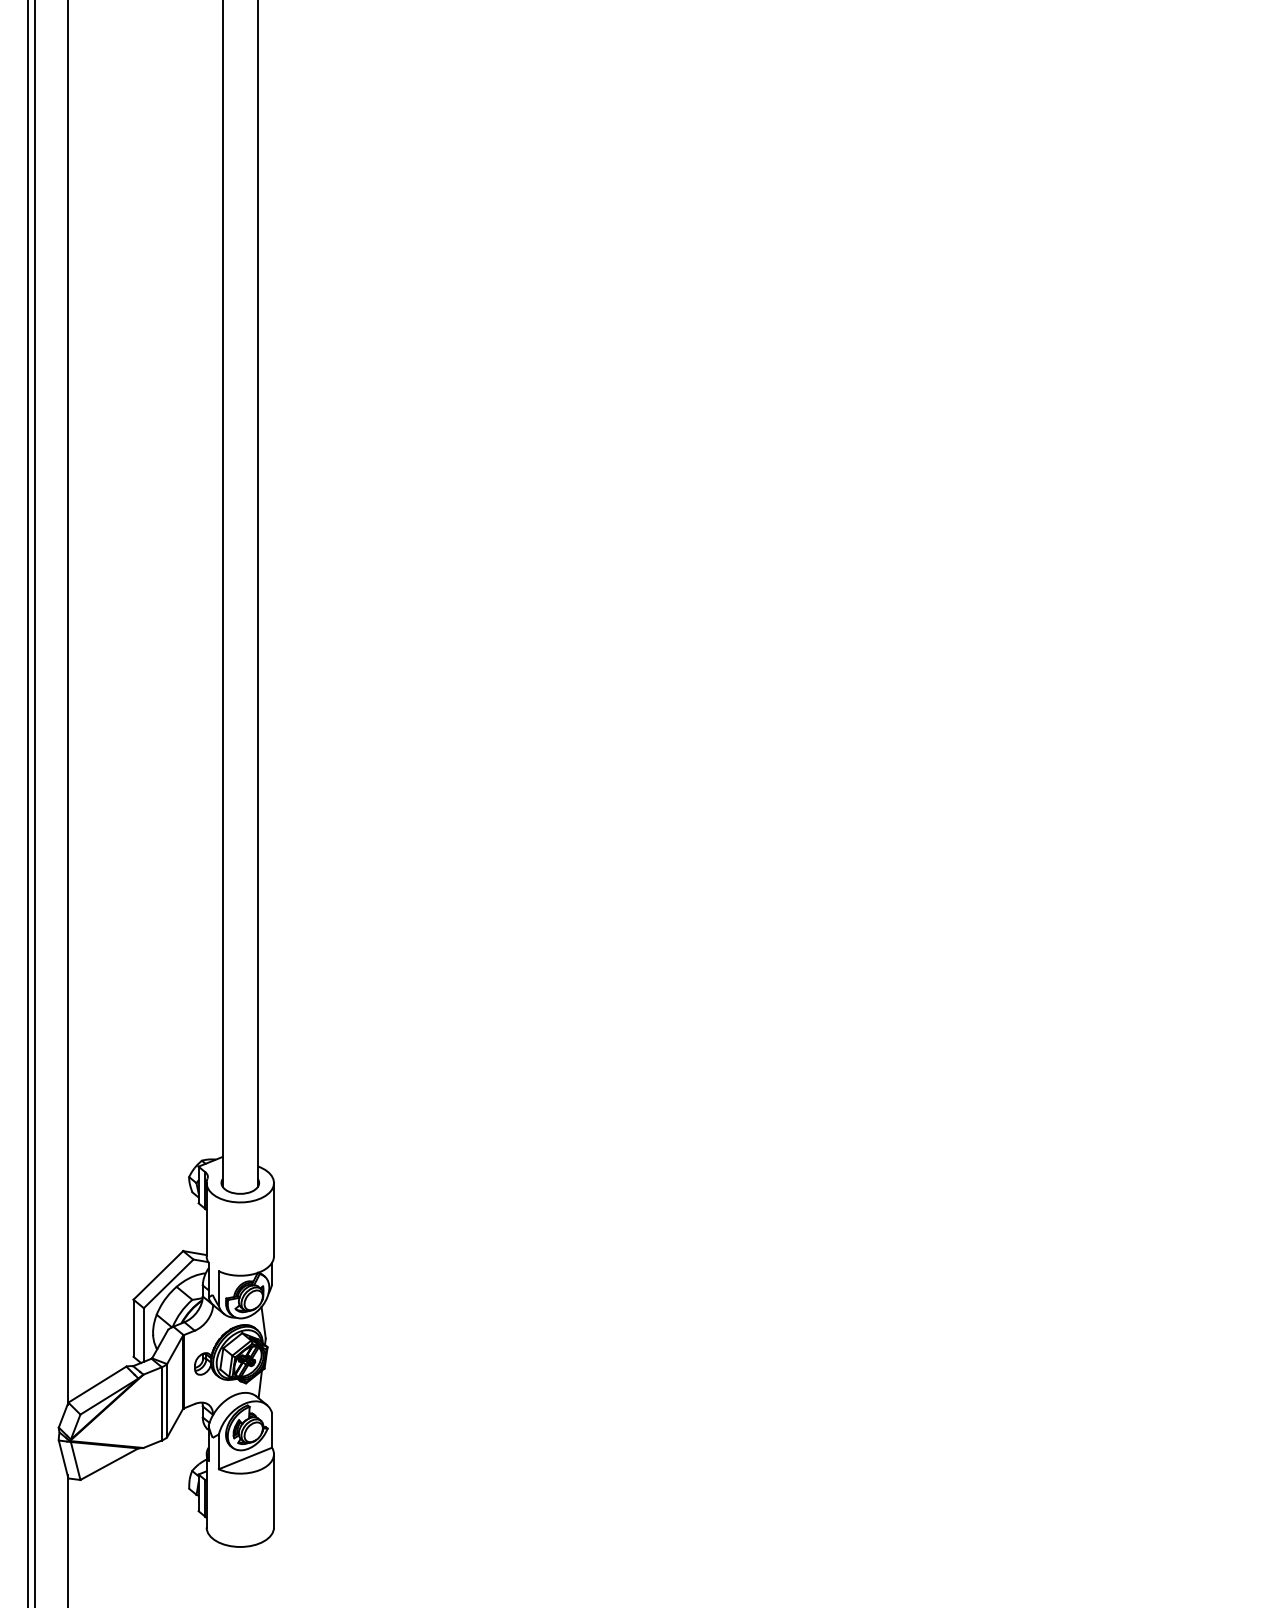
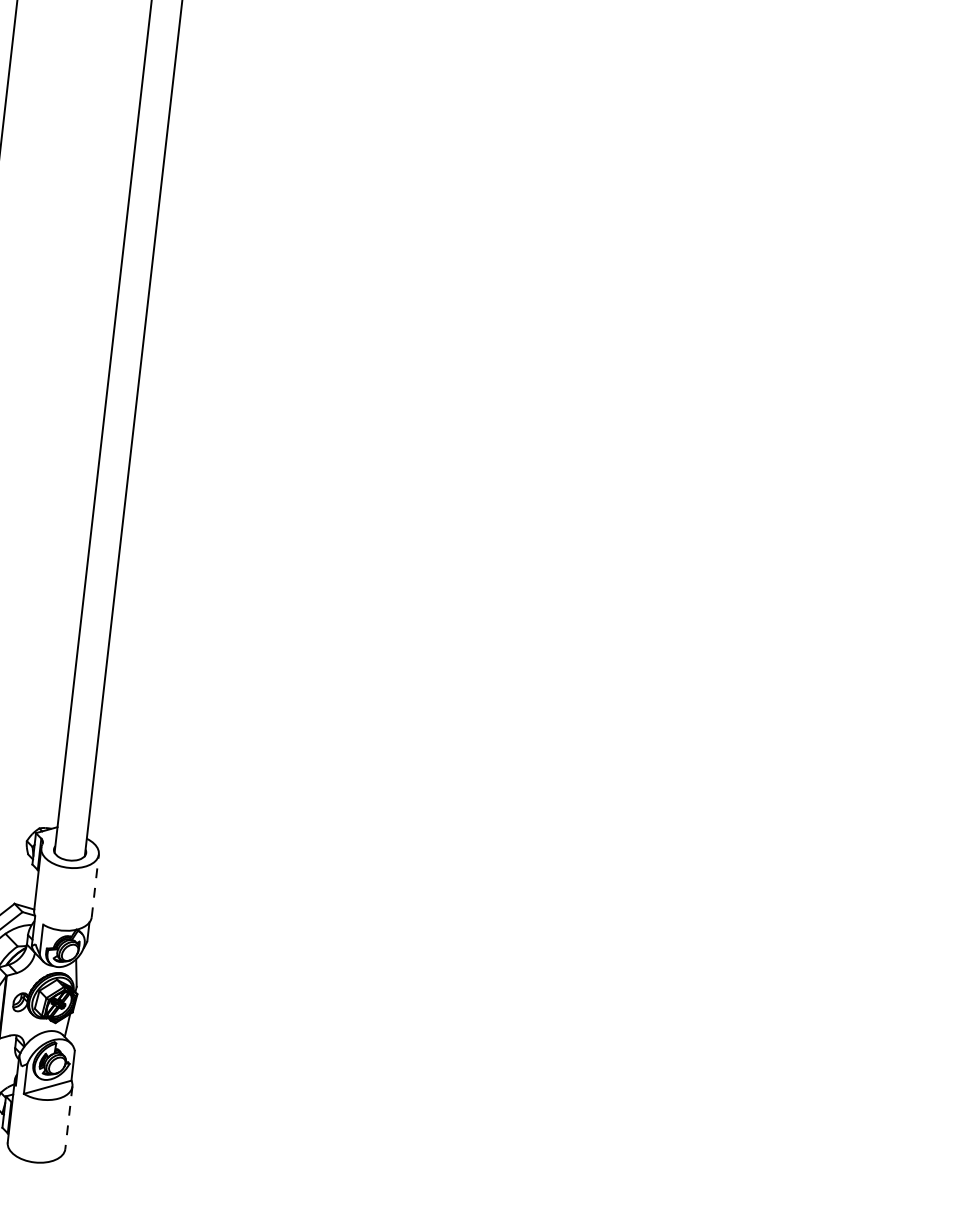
line: (274, 1219) -> (95, 885), solid -> dashed
line: (274, 1490) -> (69, 1117), solid -> dashed

